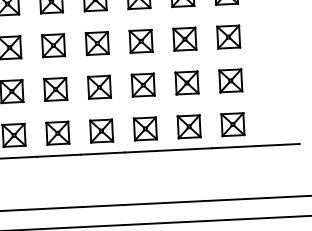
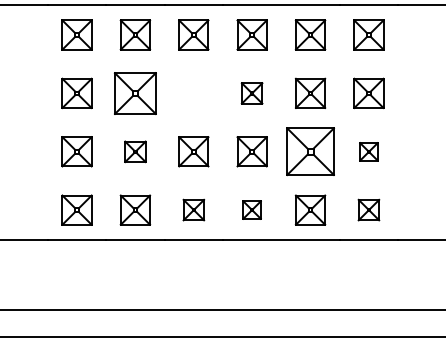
part: (140, 41) -> (251, 93), size x0.7
part: (97, 43) -> (193, 93), removed
part: (53, 45) -> (135, 92), size x1.4
part: (230, 80) -> (368, 151), size x0.6
part: (186, 82) -> (310, 151), size x1.6
part: (55, 89) -> (135, 151), size x0.7
part: (232, 124) -> (368, 209), size x0.7
part: (144, 128) -> (251, 209), size x0.6
part: (101, 130) -> (193, 209), size x0.7

